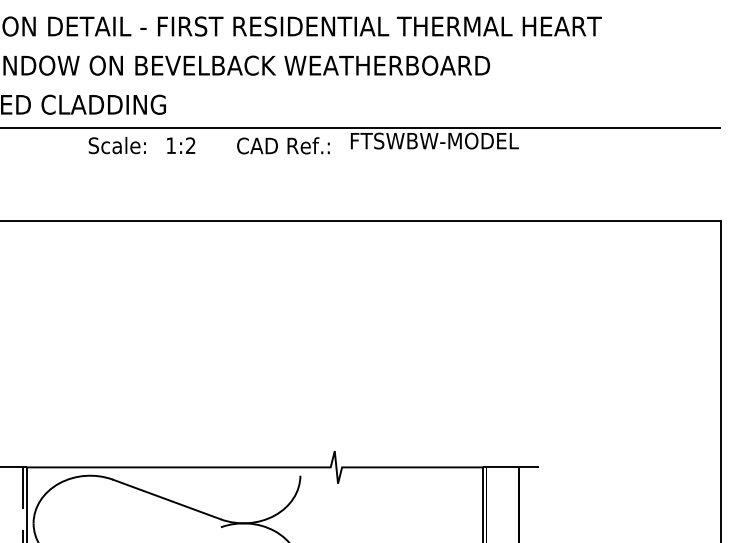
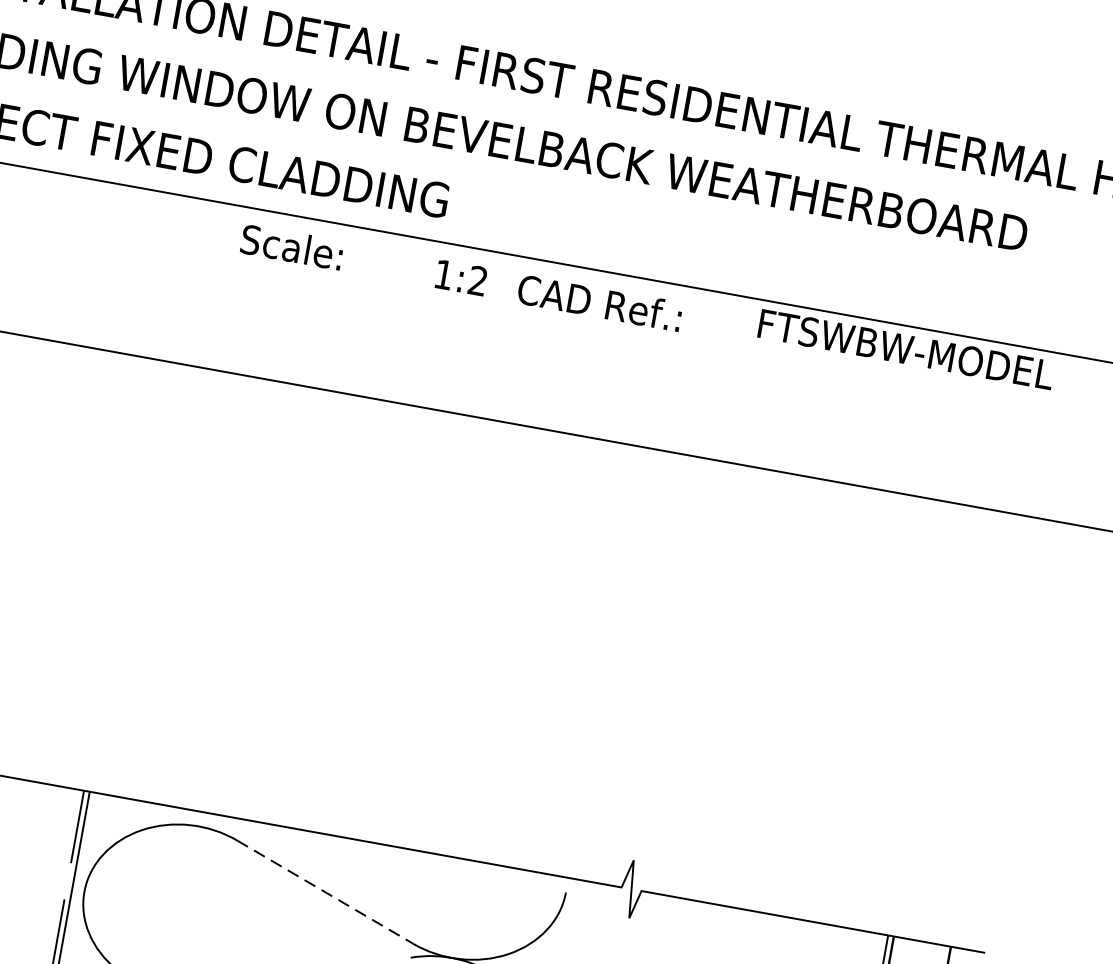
text: (116, 145) -> (290, 246), moved
text: (283, 145) -> (600, 302), moved
line: (167, 499) -> (326, 892), solid -> dashed

